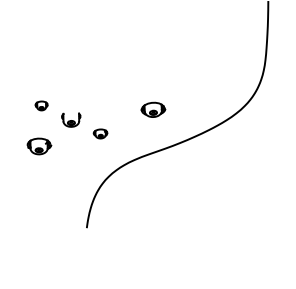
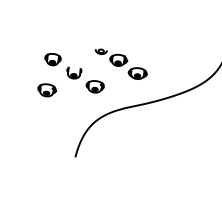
part: (116, 94) -> (111, 58), added
part: (41, 105) -> (52, 59), size x1.67
part: (100, 133) -> (95, 86), size x1.67

